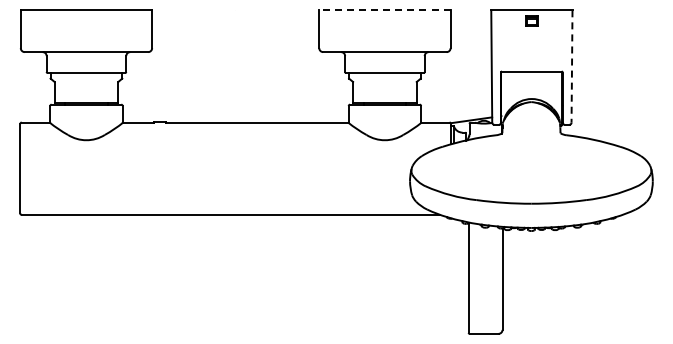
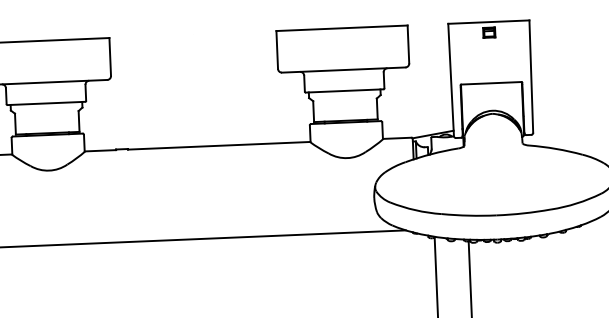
line: (384, 10) -> (341, 28), dashed -> solid
line: (572, 66) -> (531, 76), dashed -> solid

